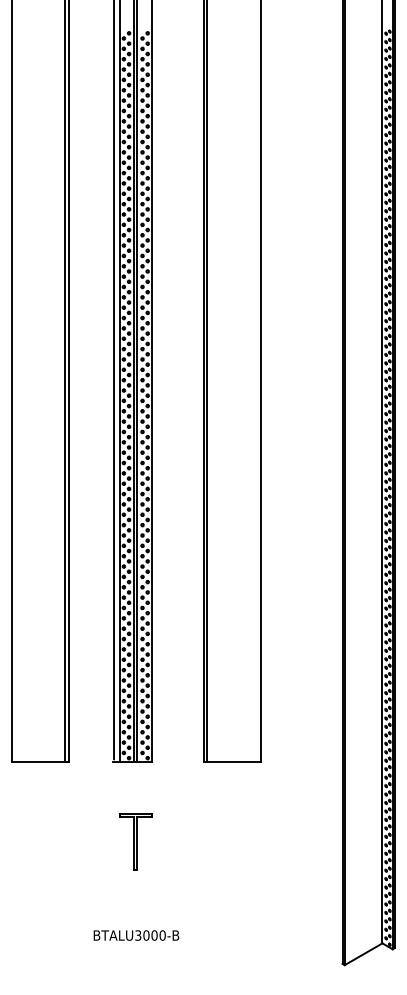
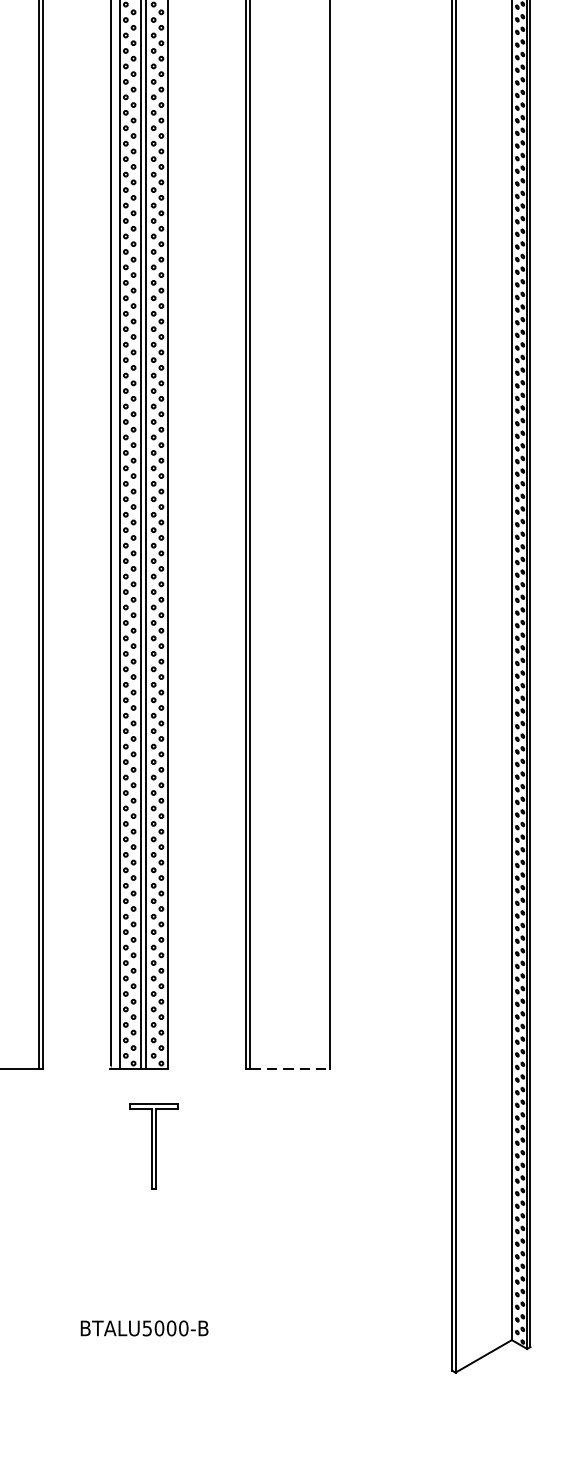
line: (233, 761) -> (289, 1068), solid -> dashed
part: (135, 841) -> (153, 1146), moved
text: (138, 934) -> (147, 1326), BTALU3000-B -> BTALU5000-B

